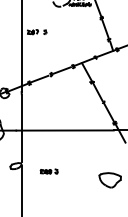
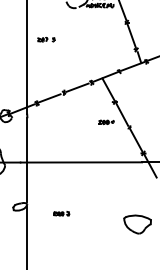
part: (37, 31) -> (46, 39), size x0.71
part: (85, 98) -> (106, 122), added
part: (49, 171) -> (61, 213), size x0.71

